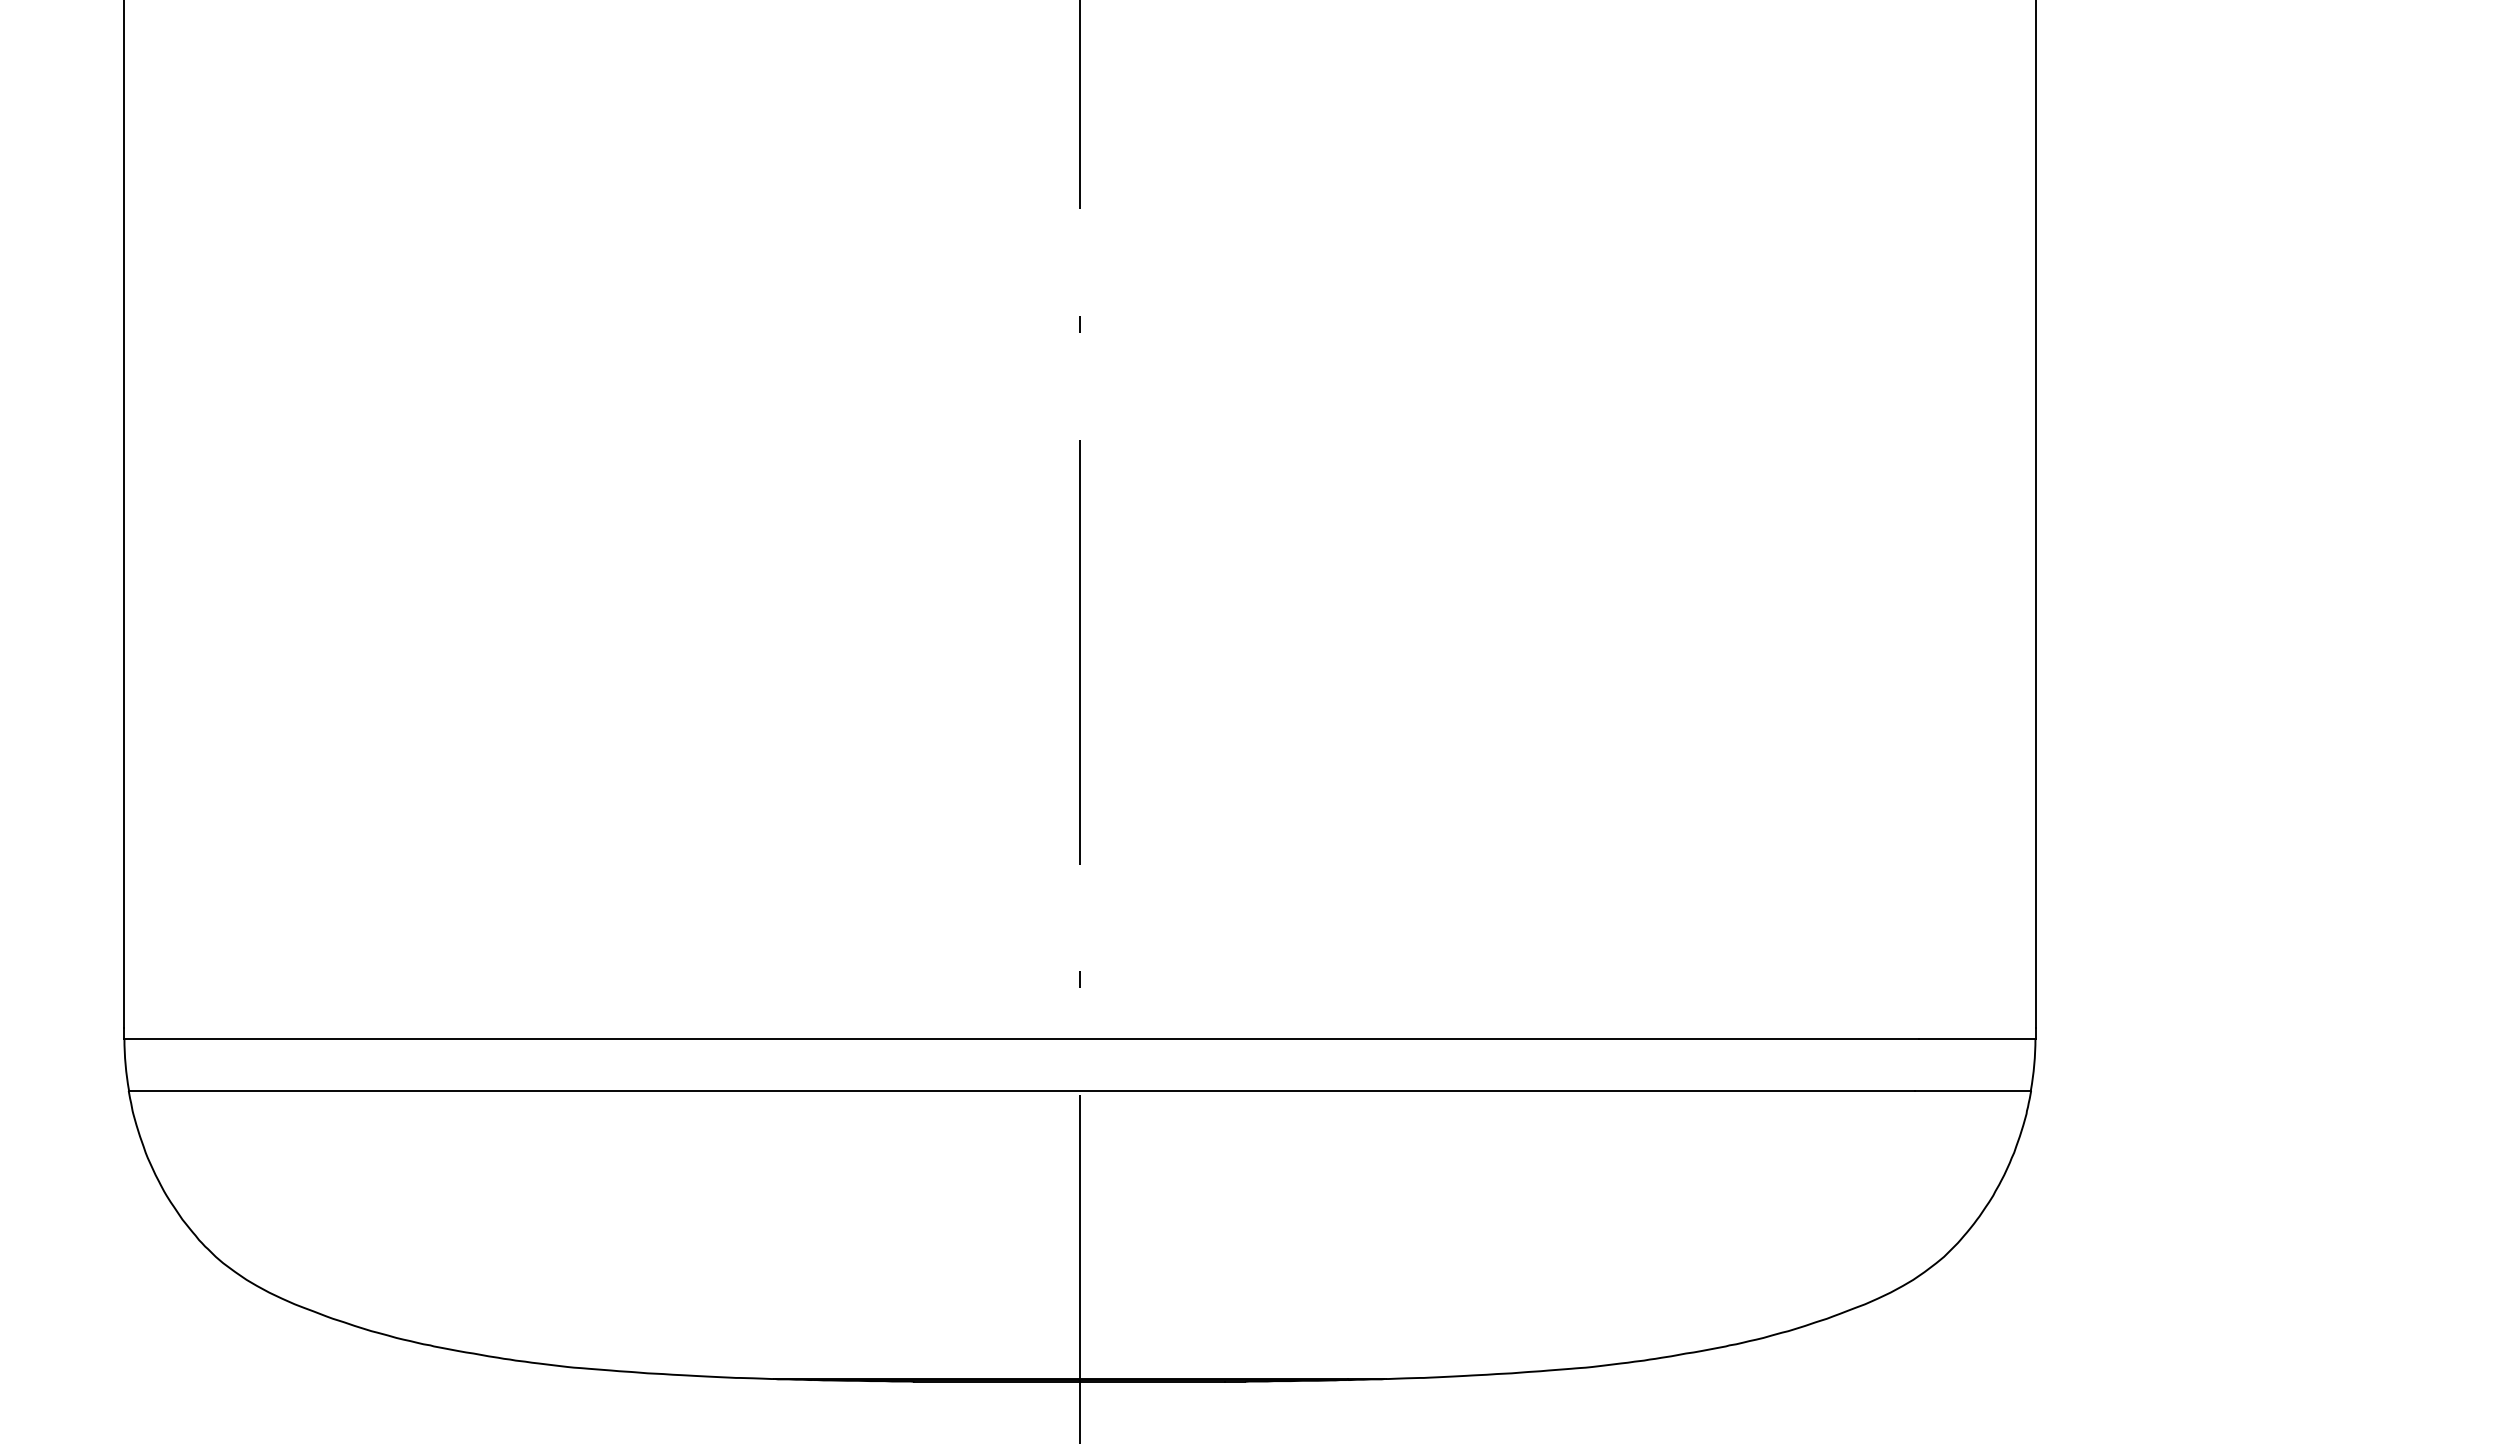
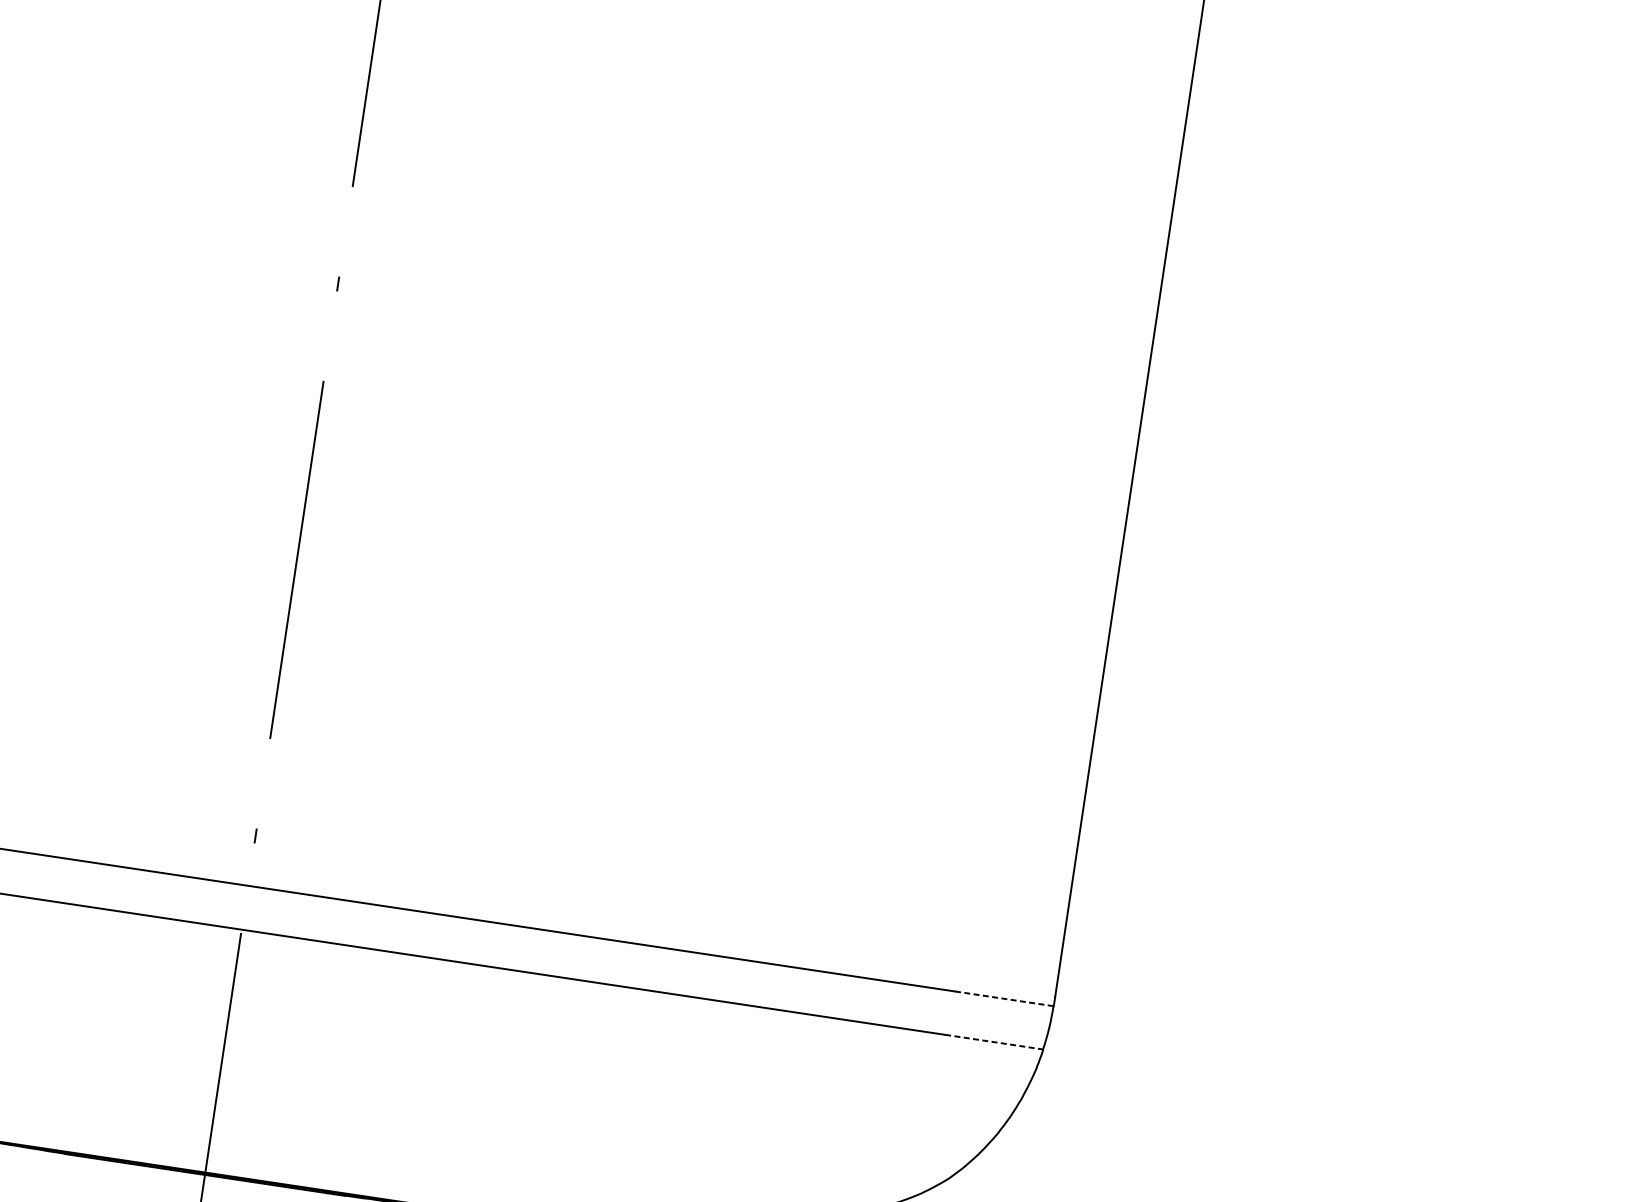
line: (1977, 1038) -> (1004, 998), solid -> dashed
line: (1973, 1090) -> (994, 1041), solid -> dashed

